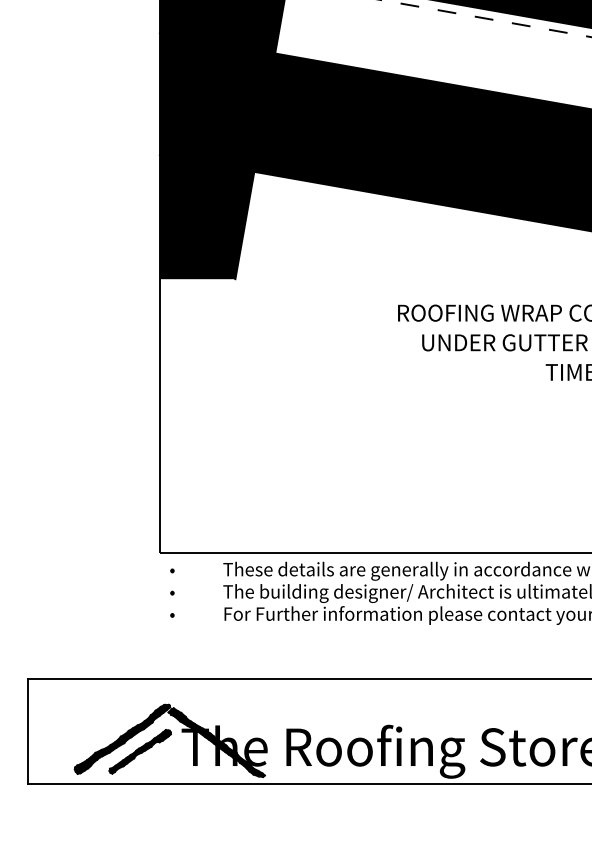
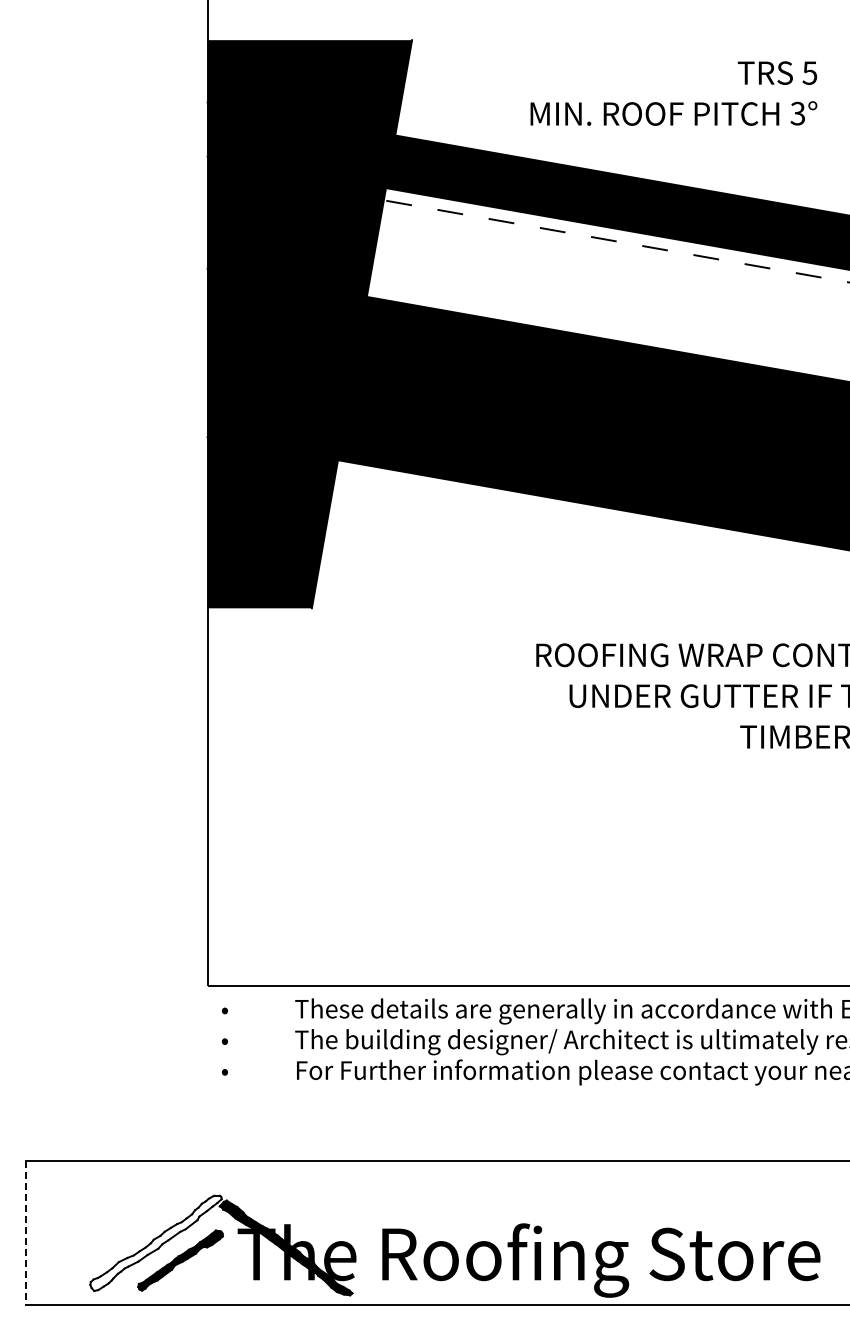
line: (27, 732) -> (25, 1233), solid -> dashed
fill: (122, 739) -> (155, 1243), removed

